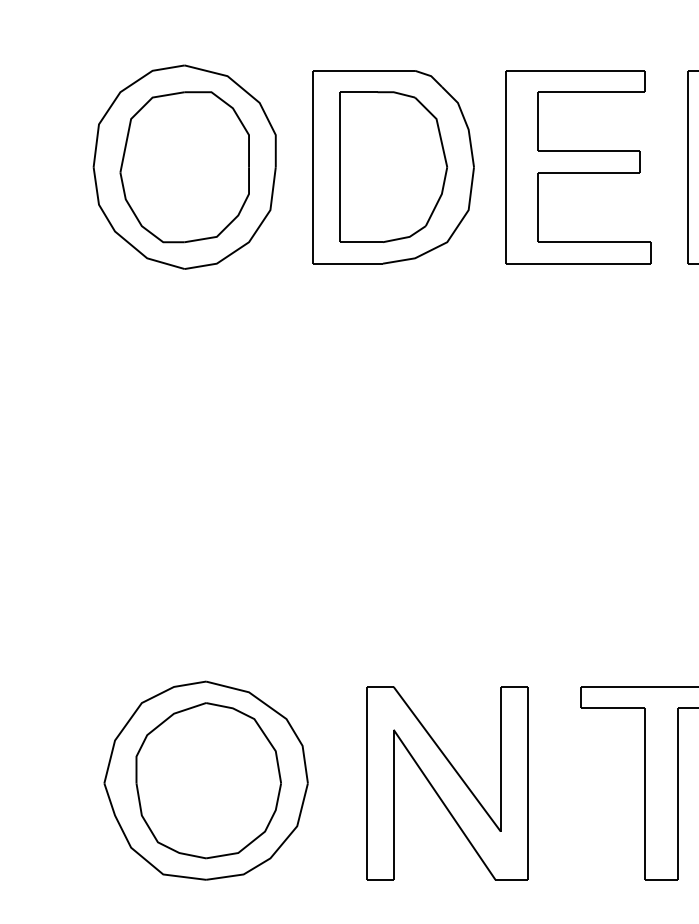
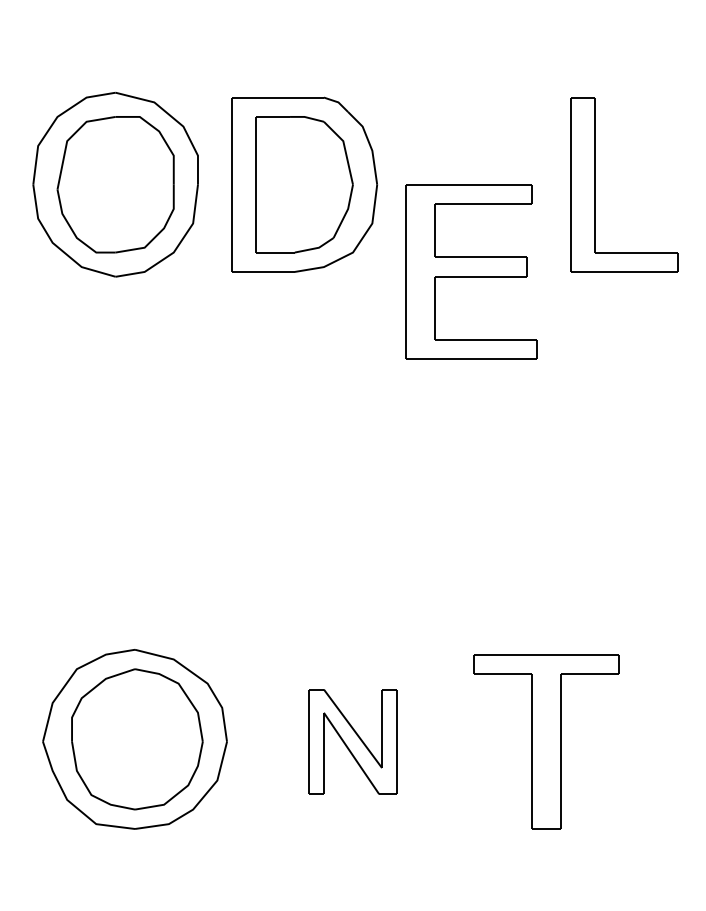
part: (578, 166) -> (471, 271), moved
part: (446, 783) -> (352, 741), size x0.6

